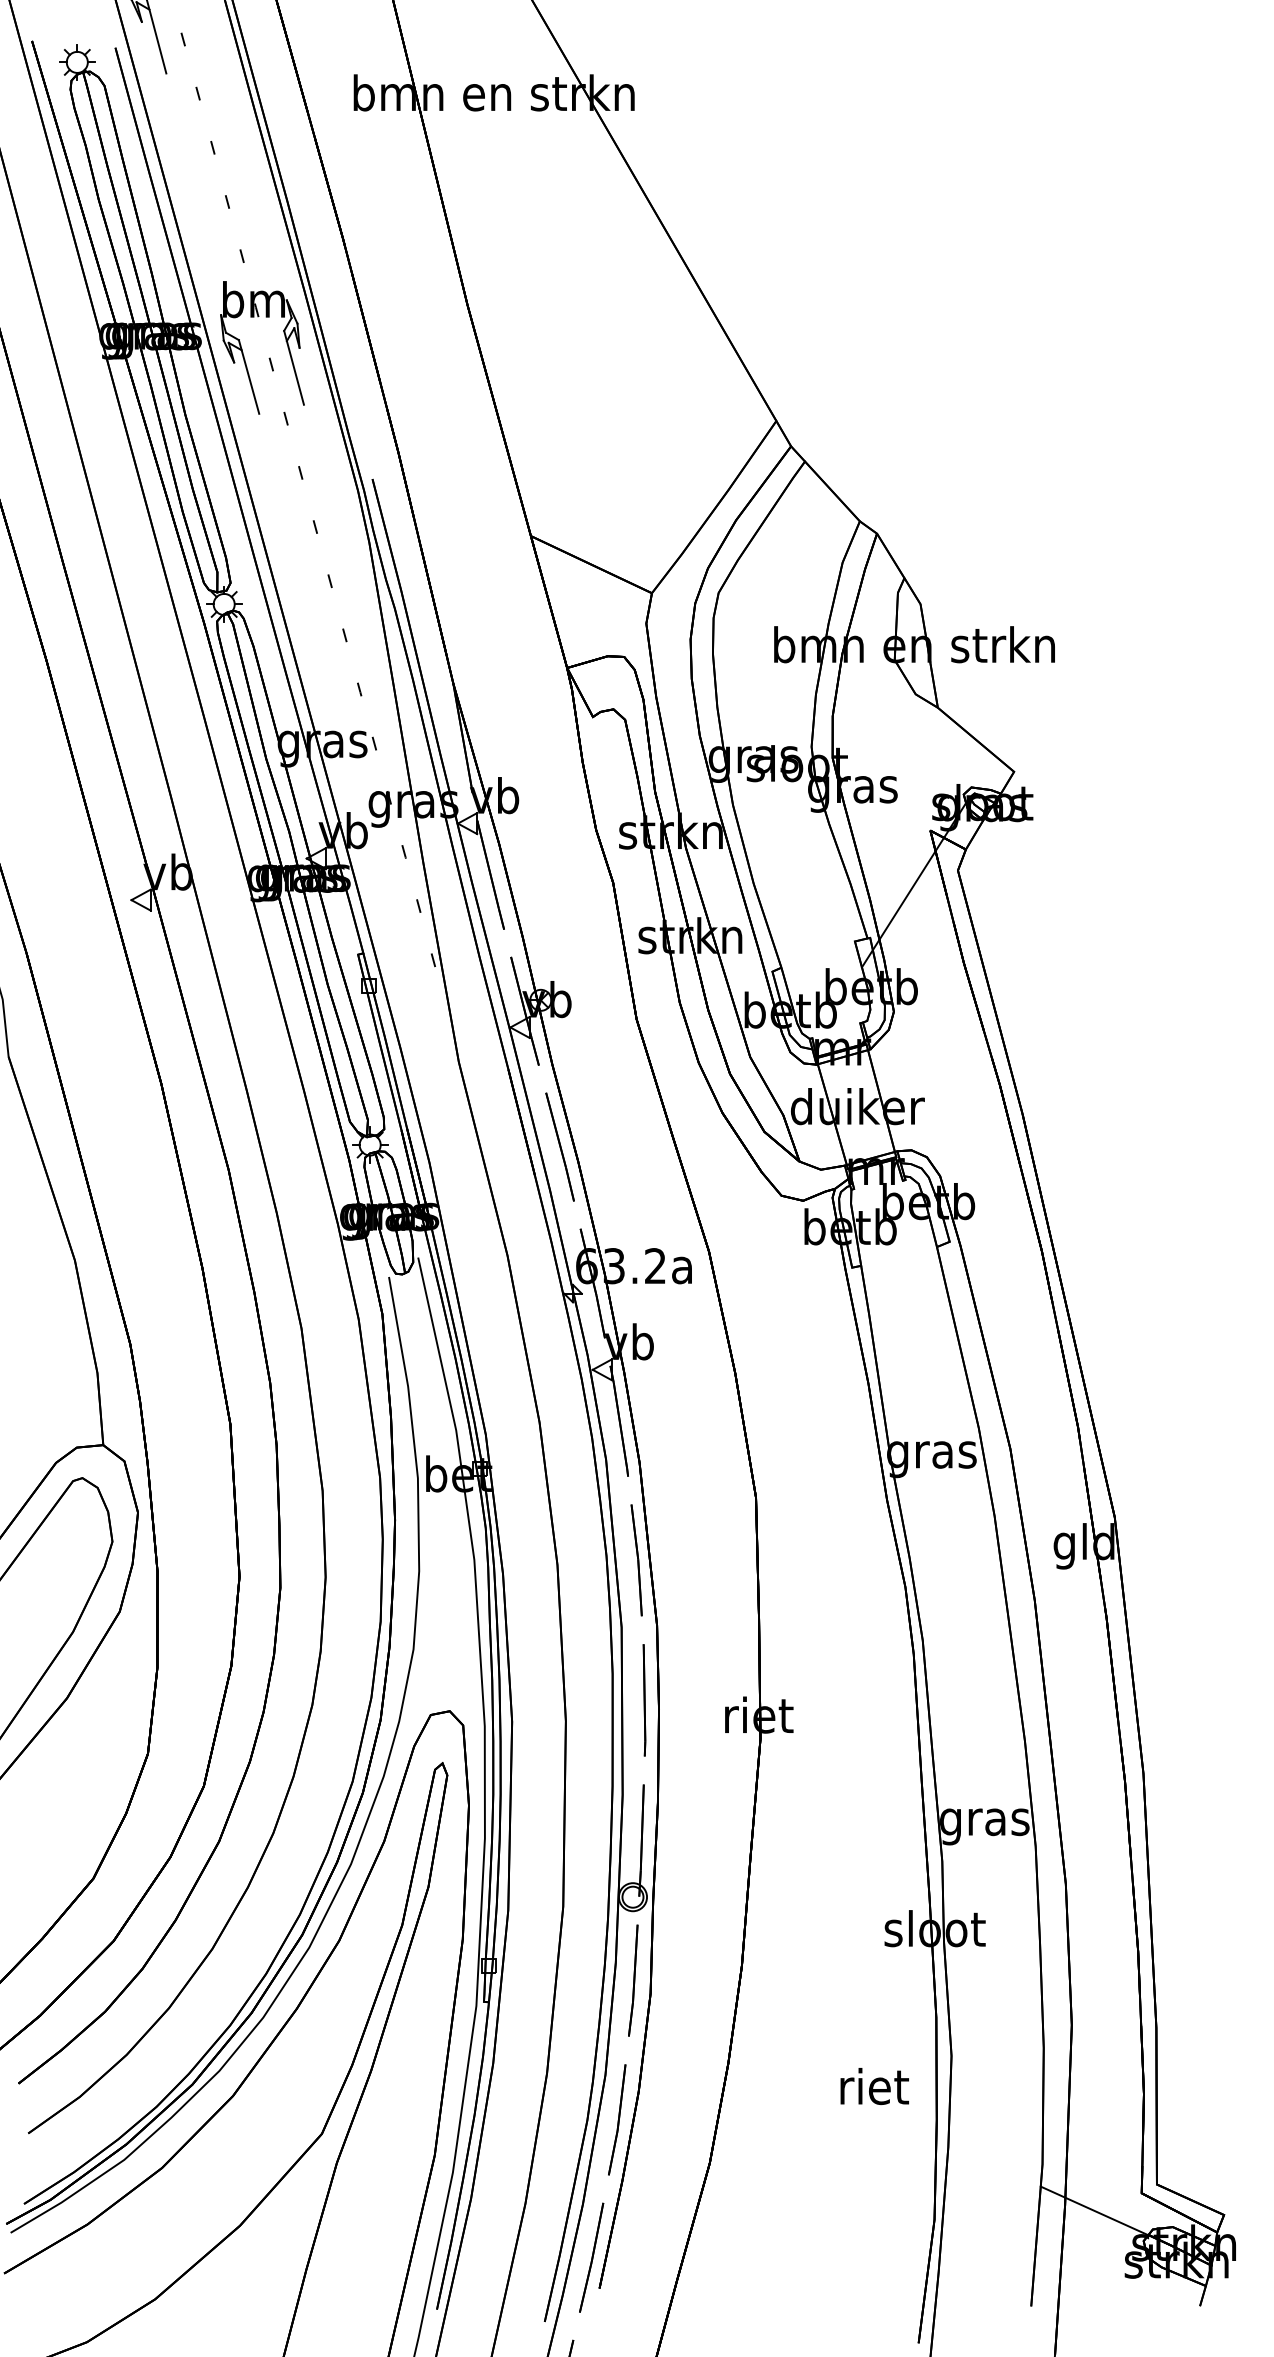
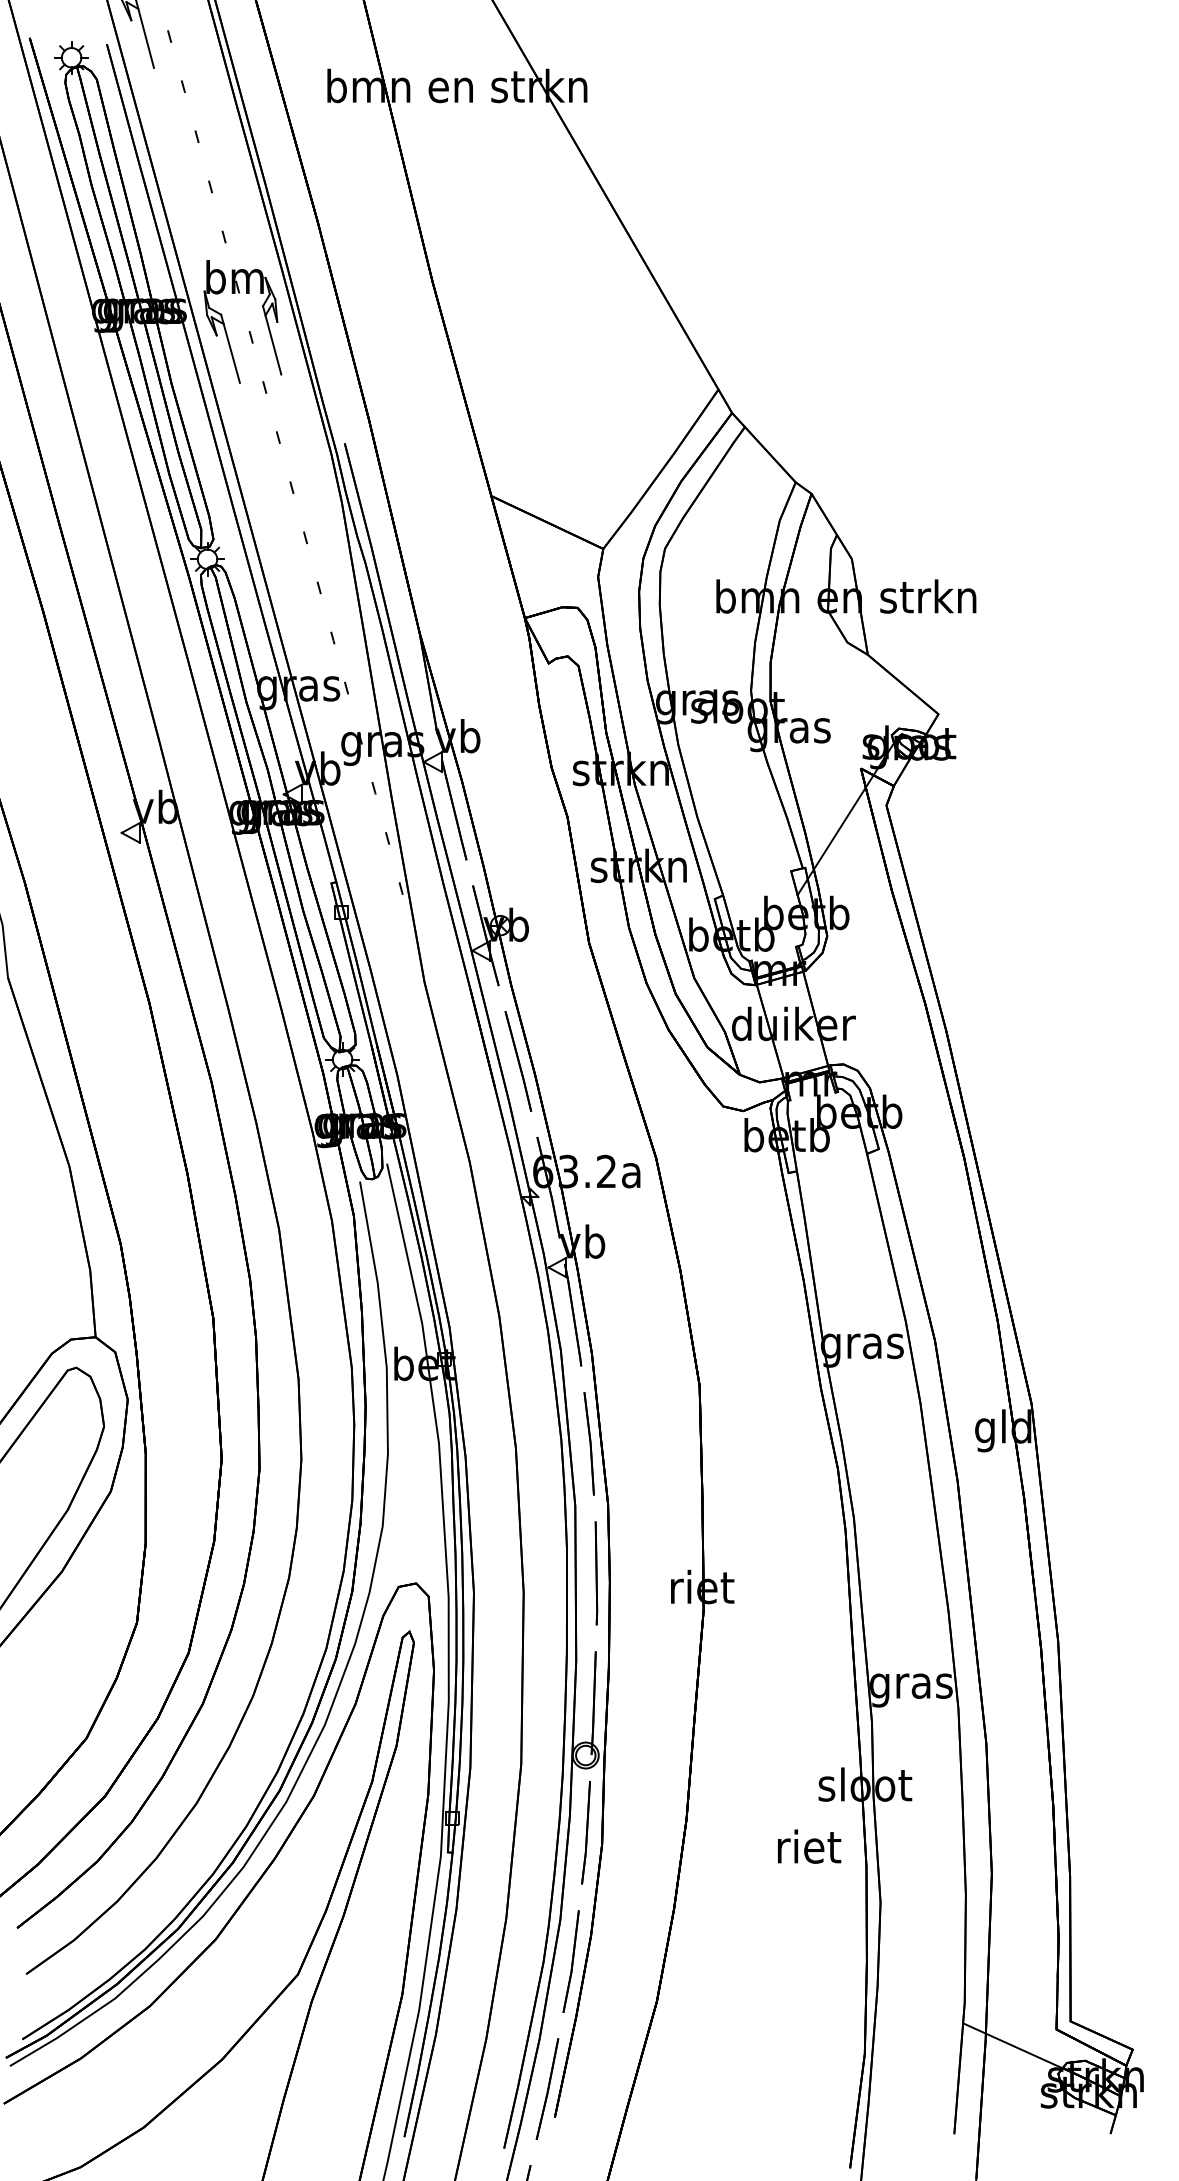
text: (874, 2086) -> (809, 1846), moved

